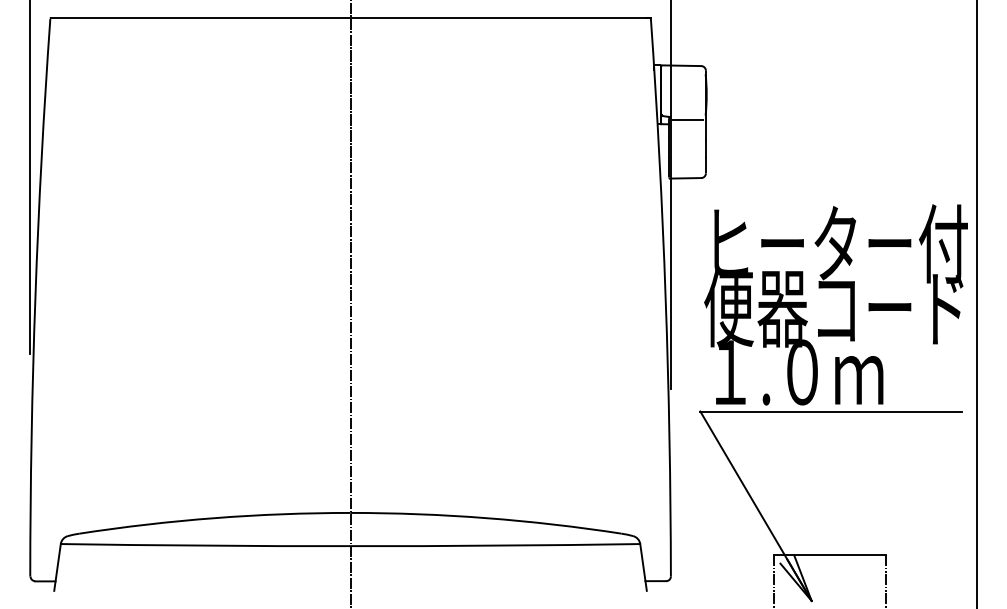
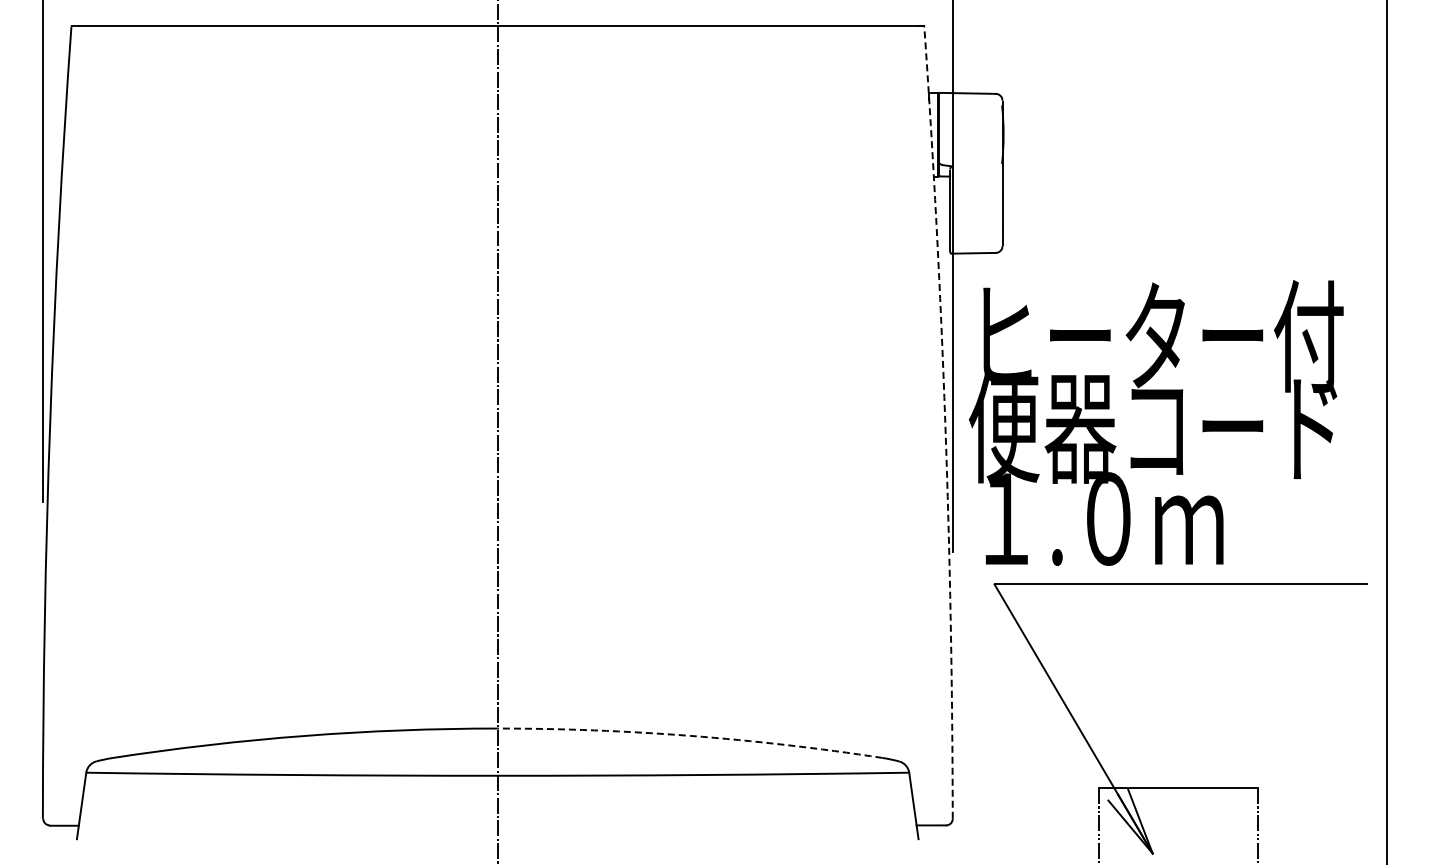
line: (687, 120) -> (976, 170), removed
arc: (665, 297) -> (945, 422), solid -> dashed
text: (835, 304) -> (1155, 422), moved
arc: (486, 517) -> (690, 735), solid -> dashed

